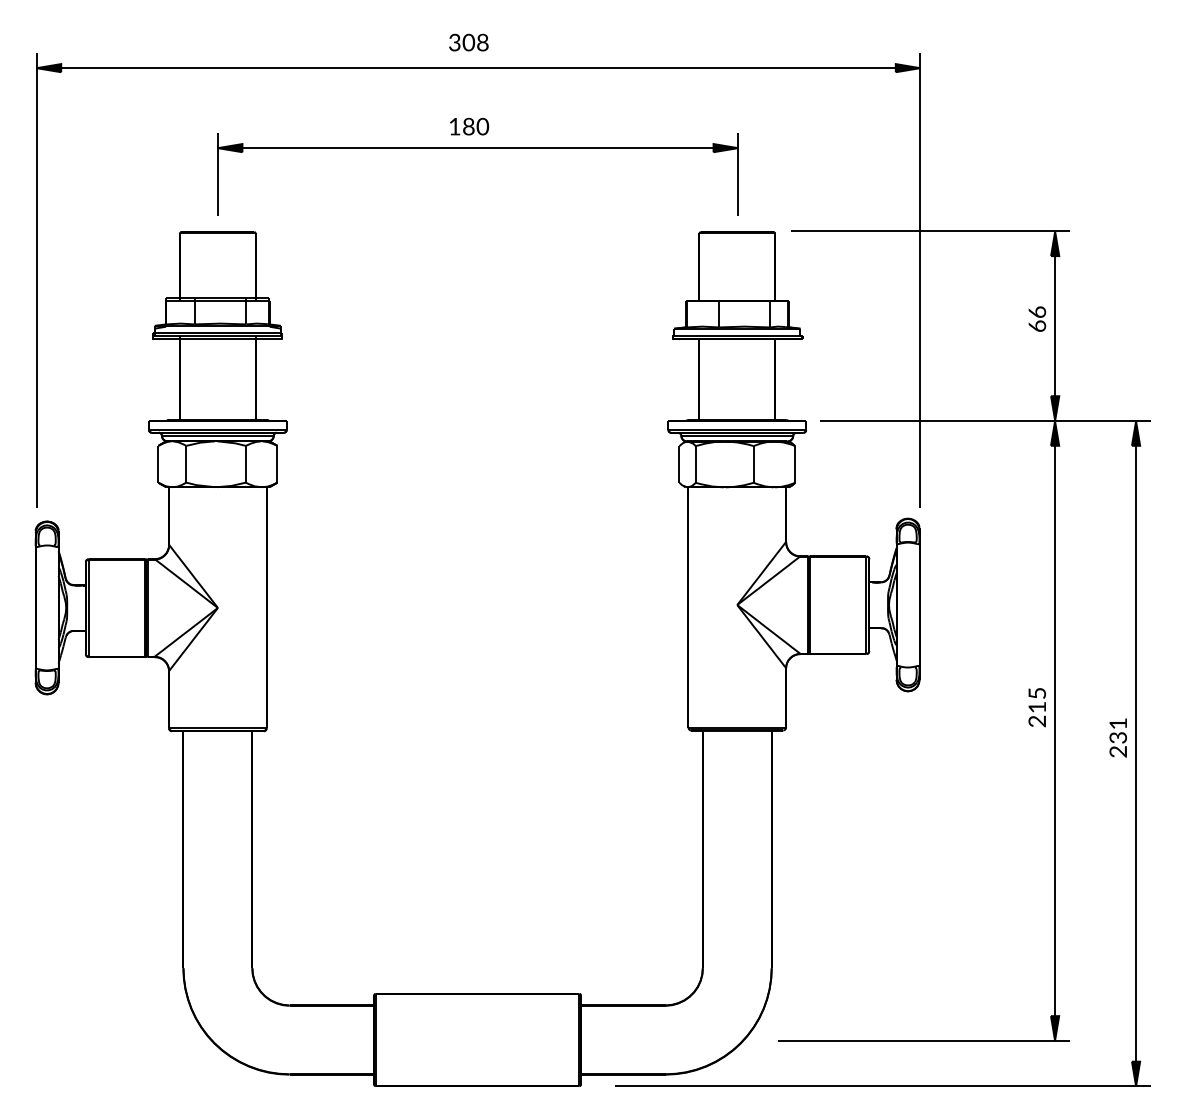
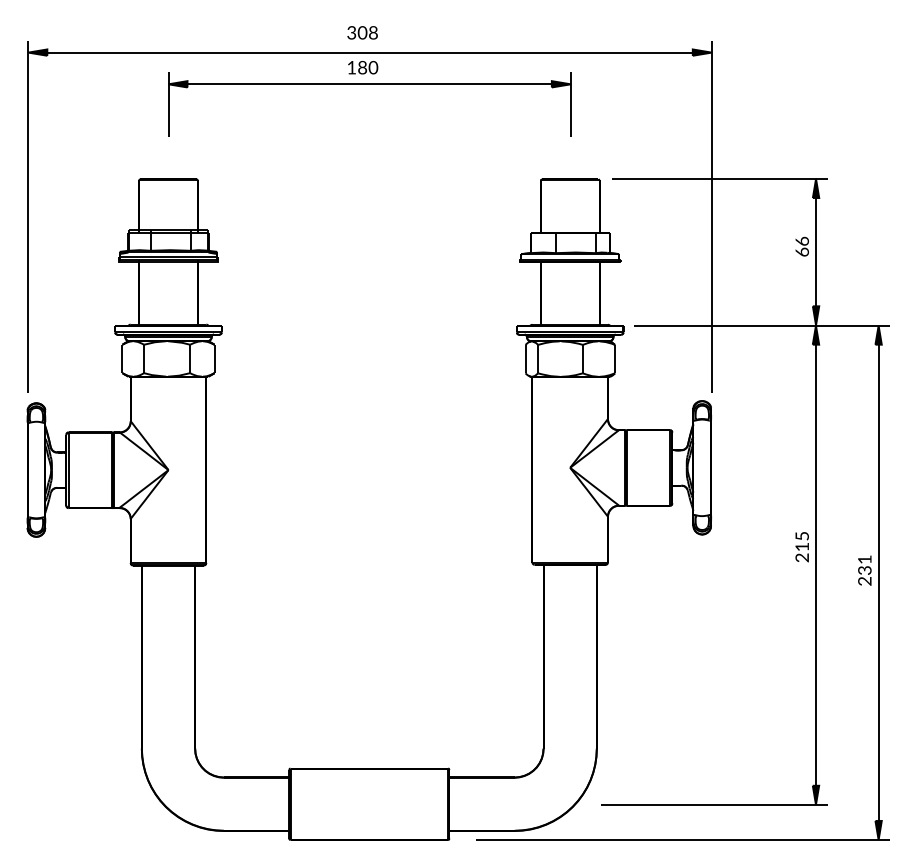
part: (477, 148) -> (369, 84), moved

